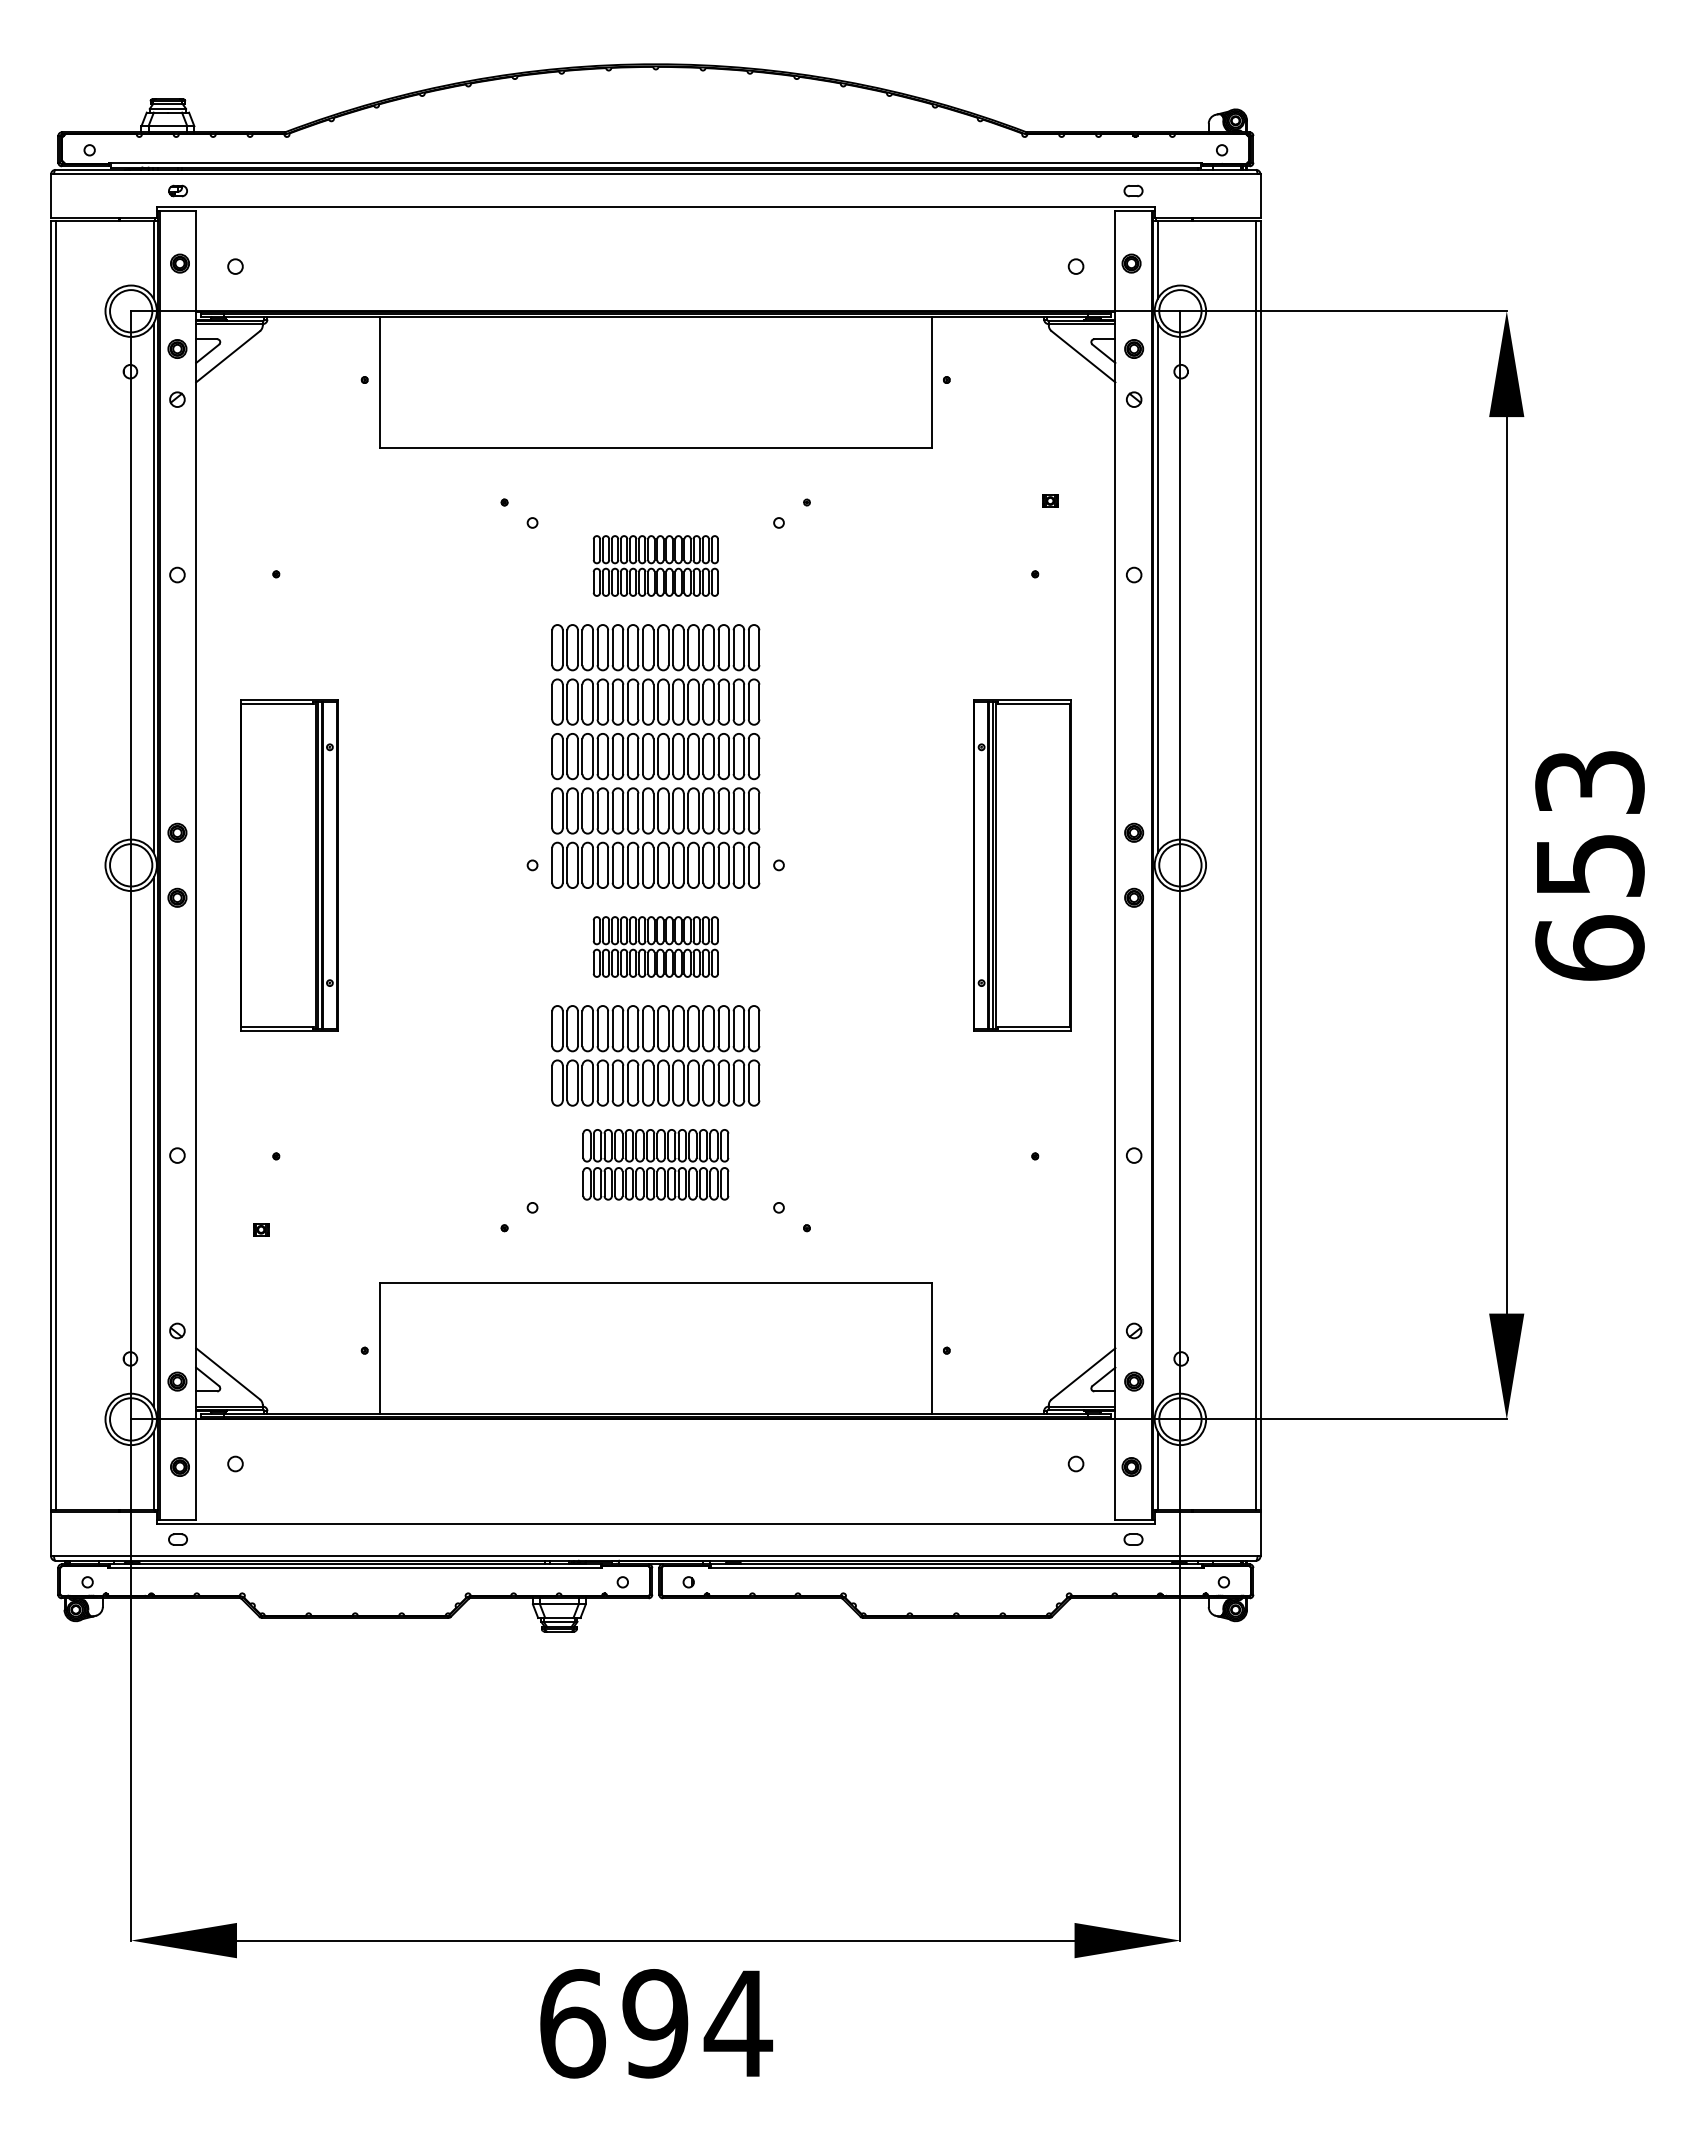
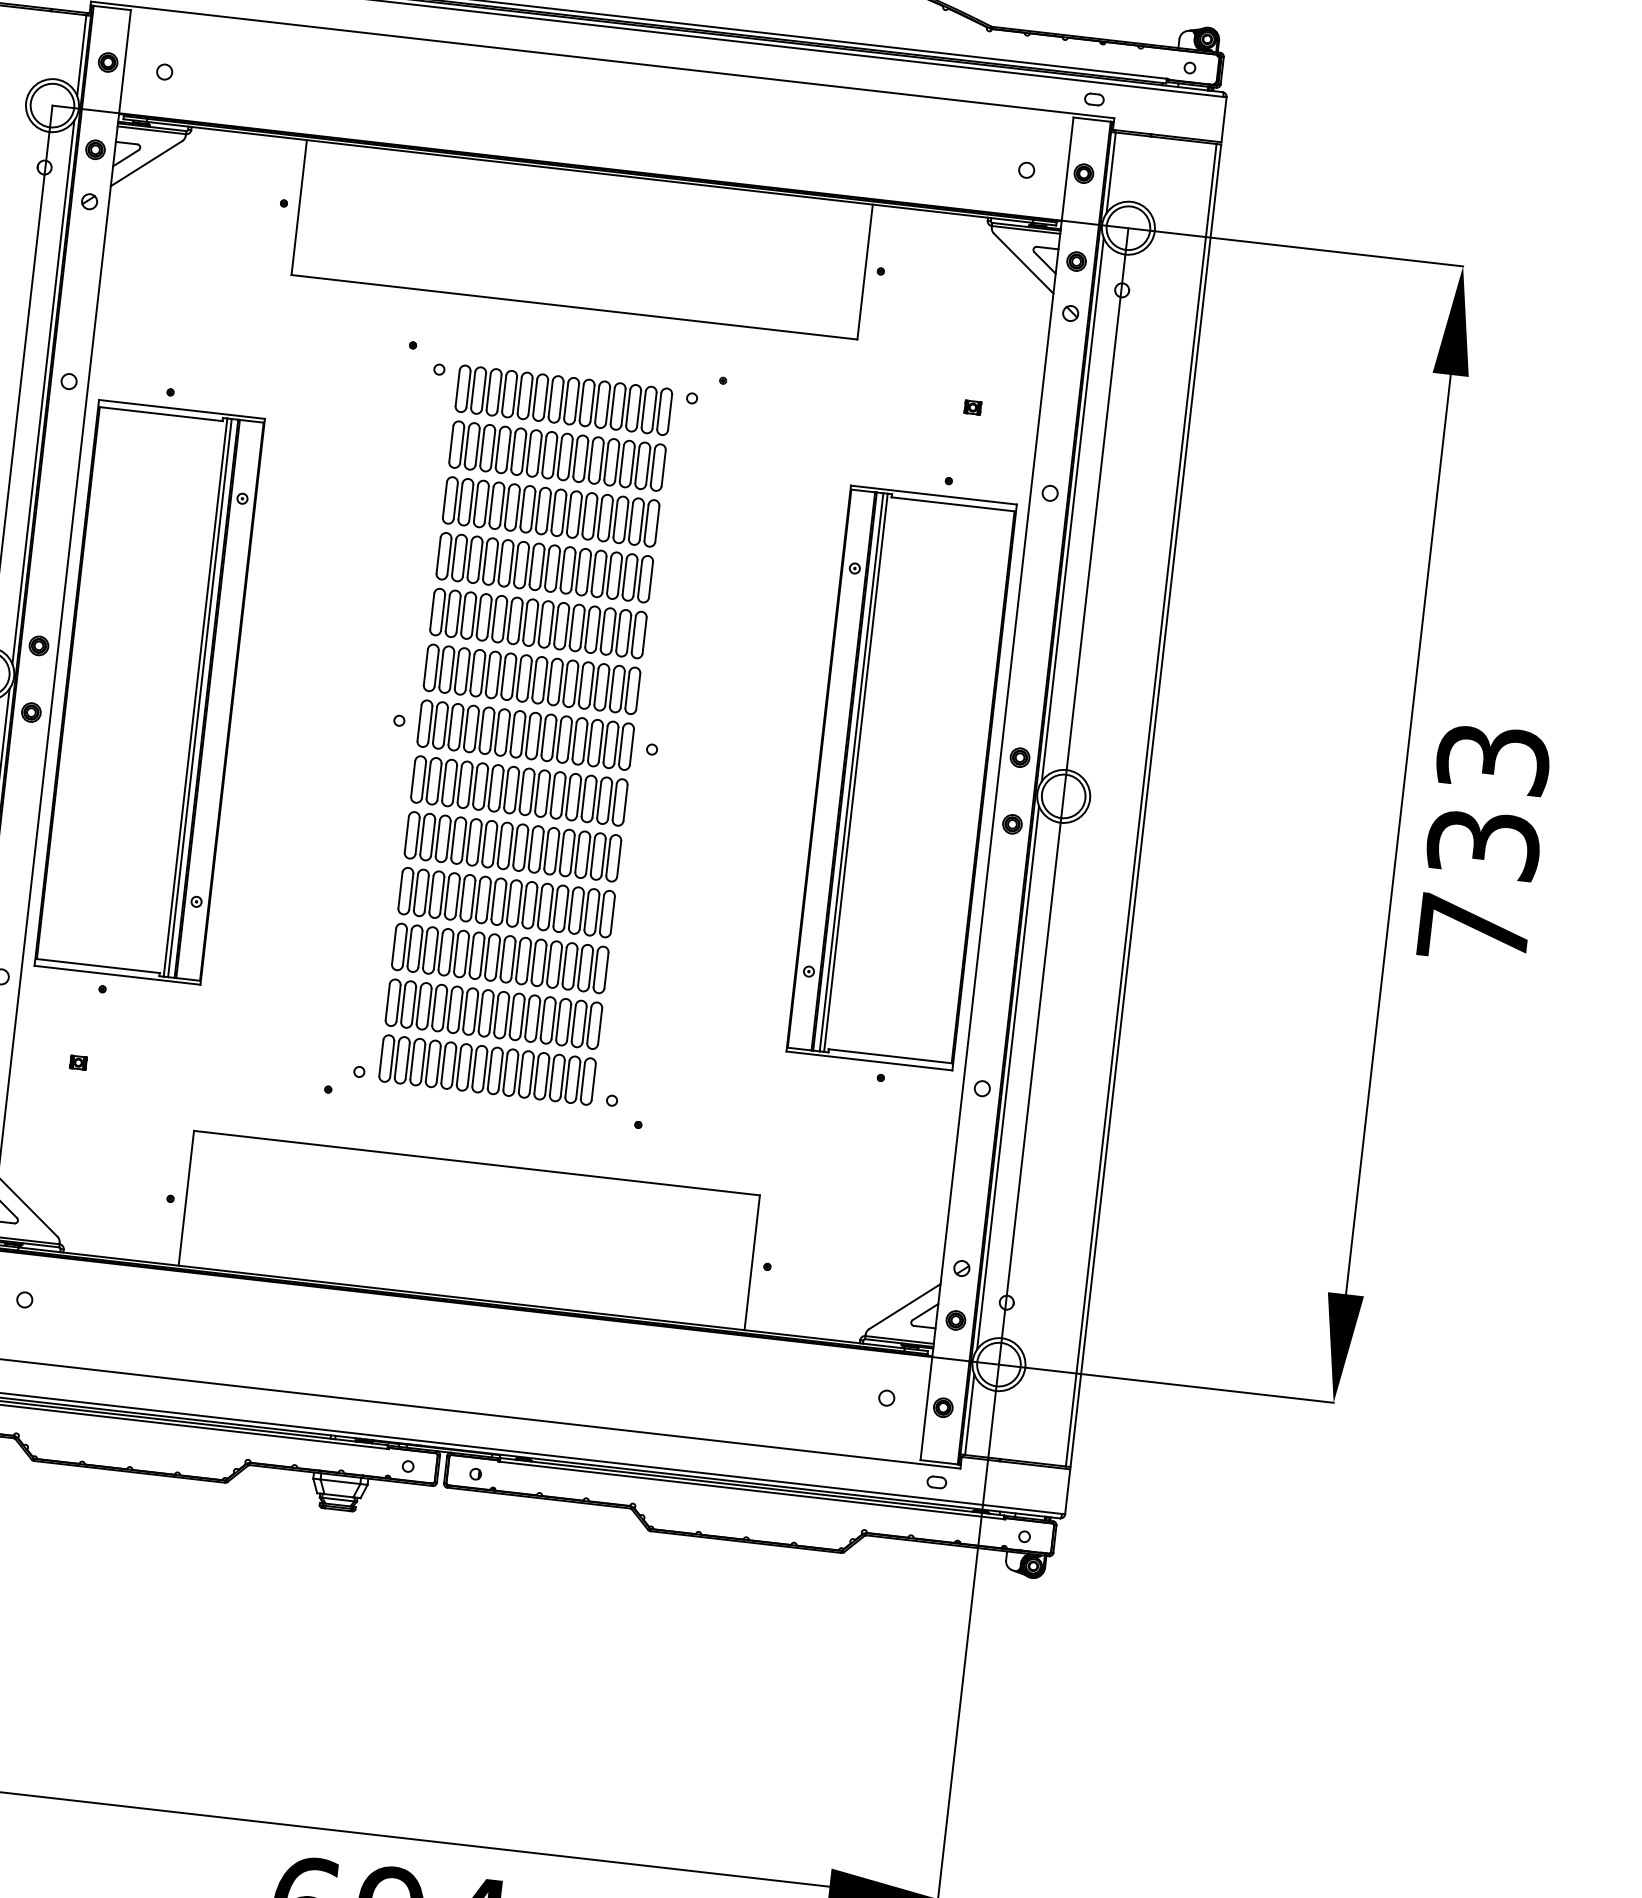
part: (655, 565) -> (560, 427), size x1.67
part: (288, 864) -> (149, 691), size x1.67
part: (1022, 864) -> (901, 777), size x1.67
text: (1589, 907) -> (1478, 887), 653 -> 733
part: (655, 946) -> (515, 818), size x1.67
line: (1157, 1142) -> (1007, 1077), added
part: (655, 1164) -> (490, 1041), size x1.43

